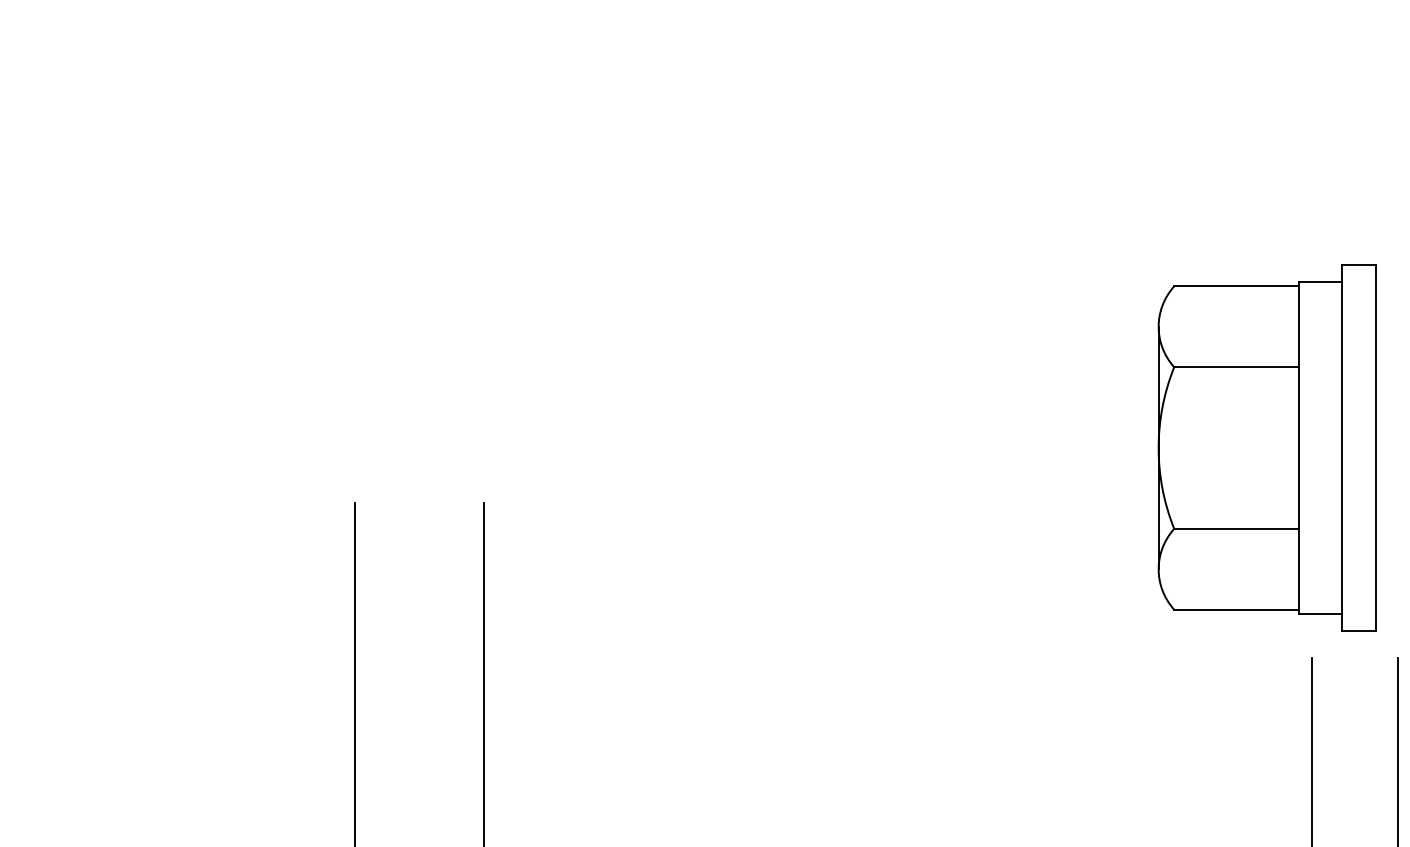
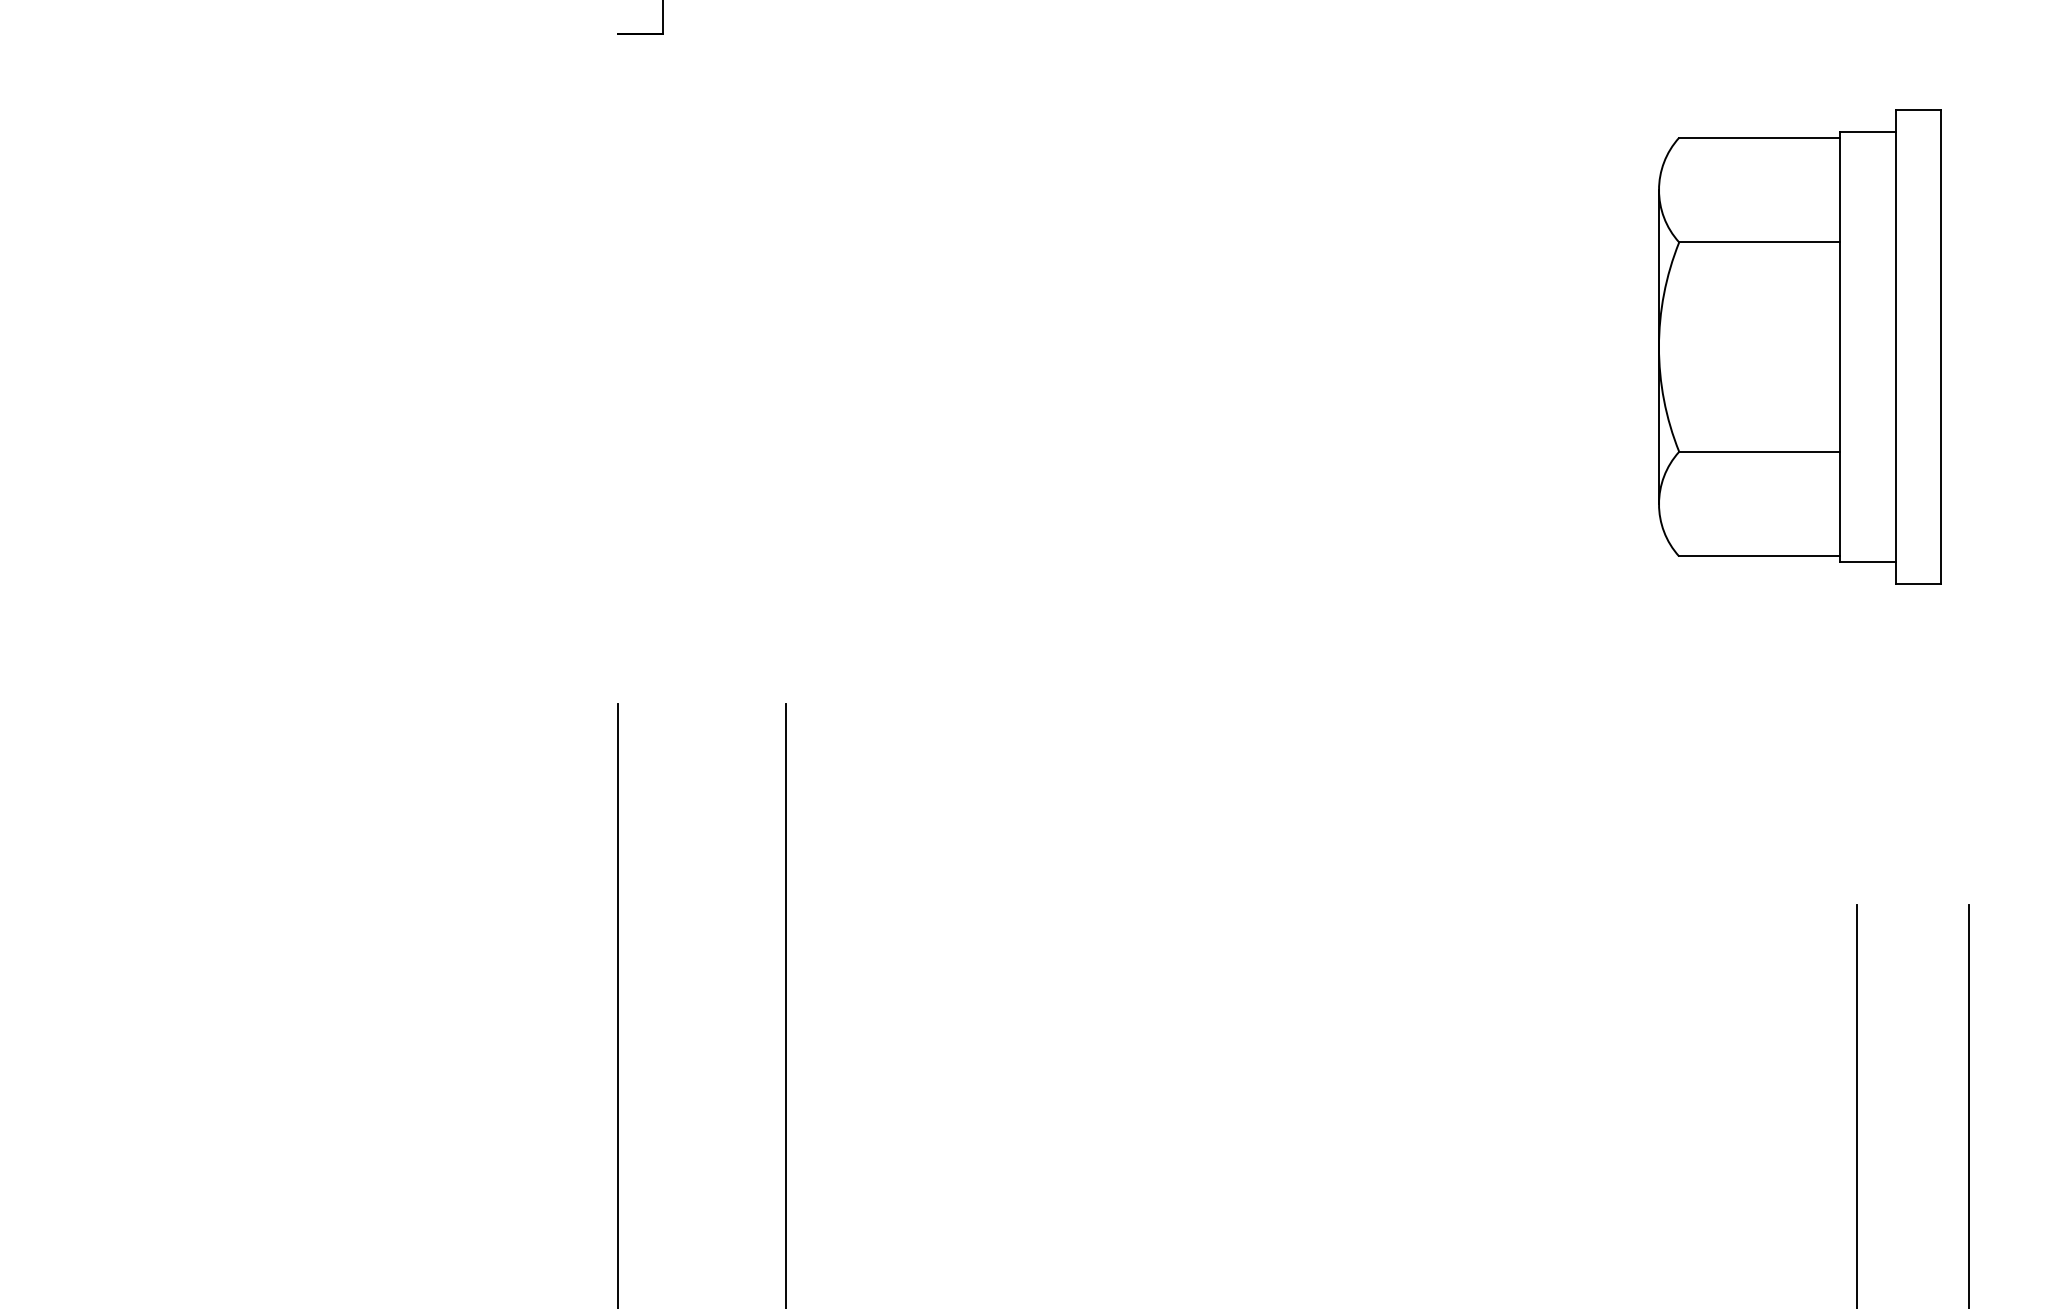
part: (1267, 447) -> (1799, 346), moved

